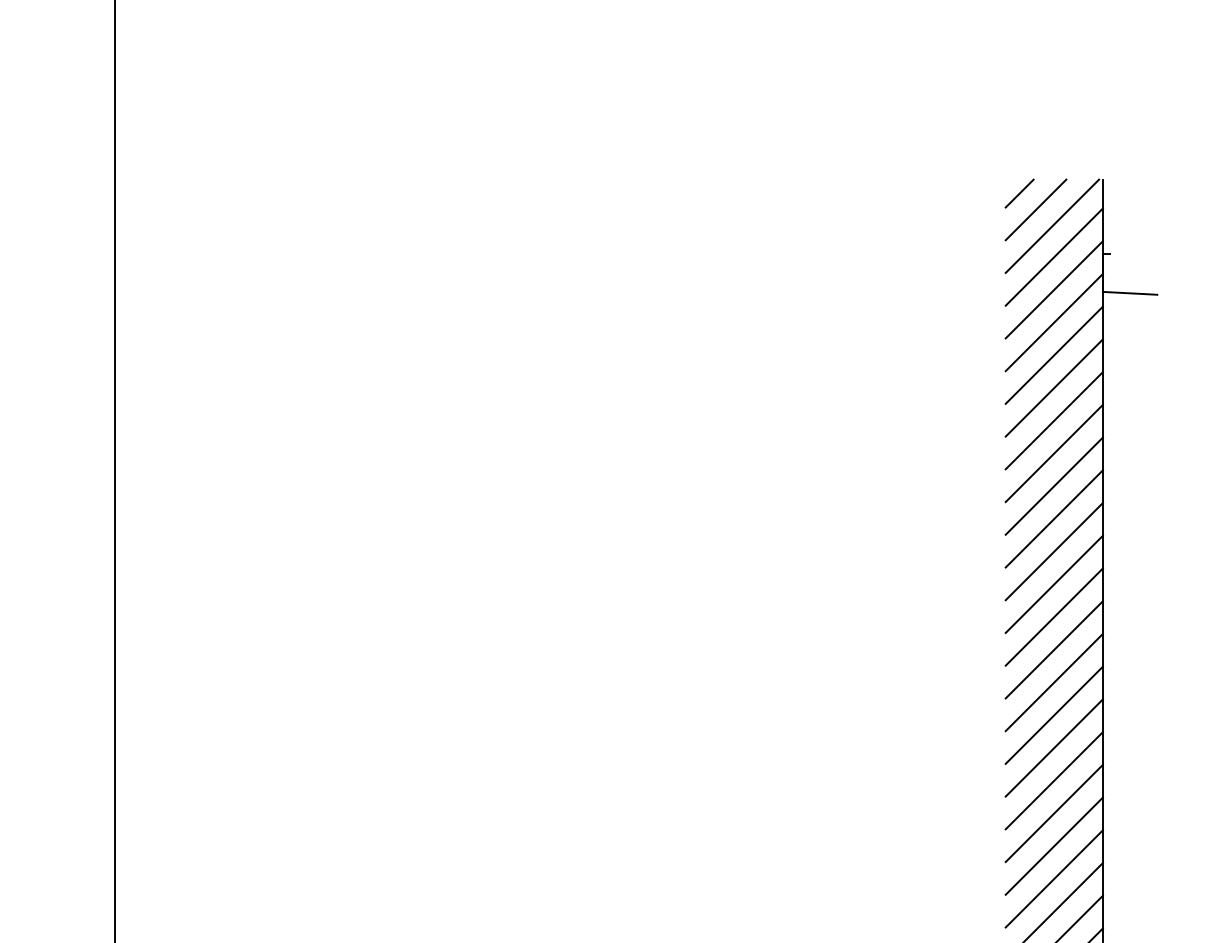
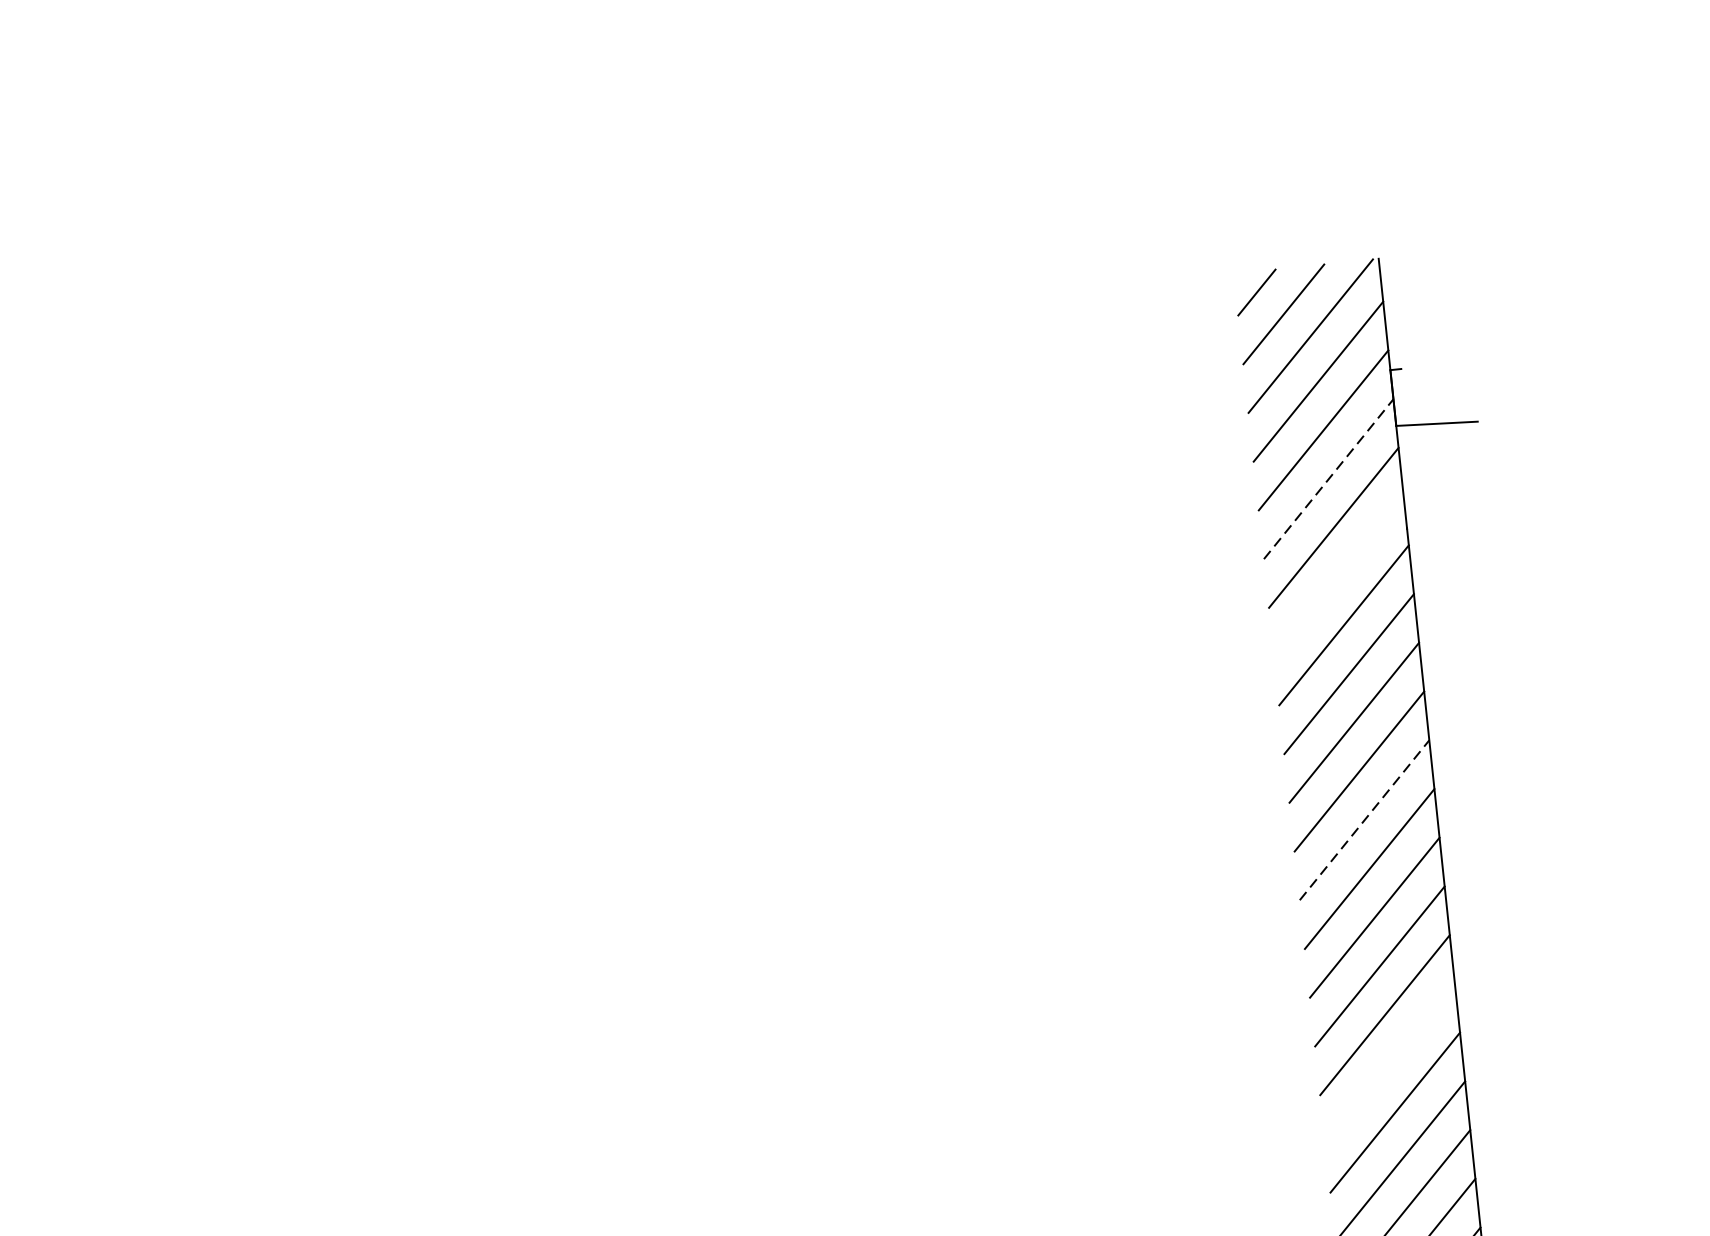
line: (1054, 322) -> (1328, 479), solid -> dashed
line: (1053, 387) -> (1337, 575), removed
line: (1054, 551) -> (1364, 820), solid -> dashed
line: (1053, 714) -> (1388, 1062), removed

